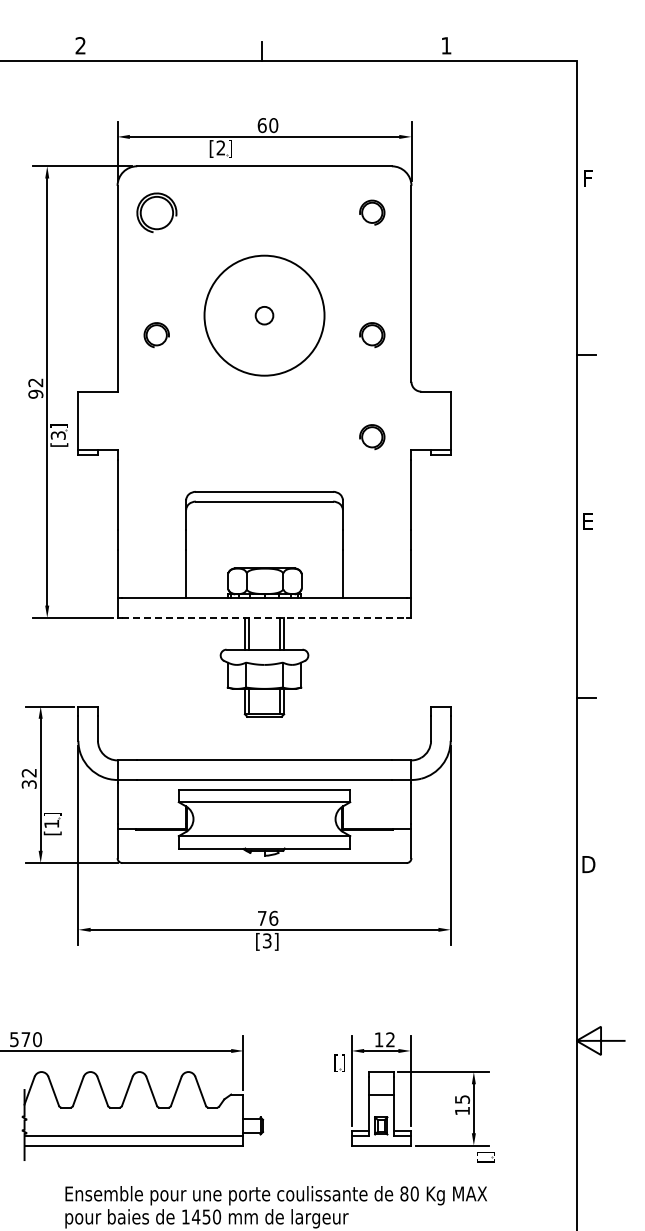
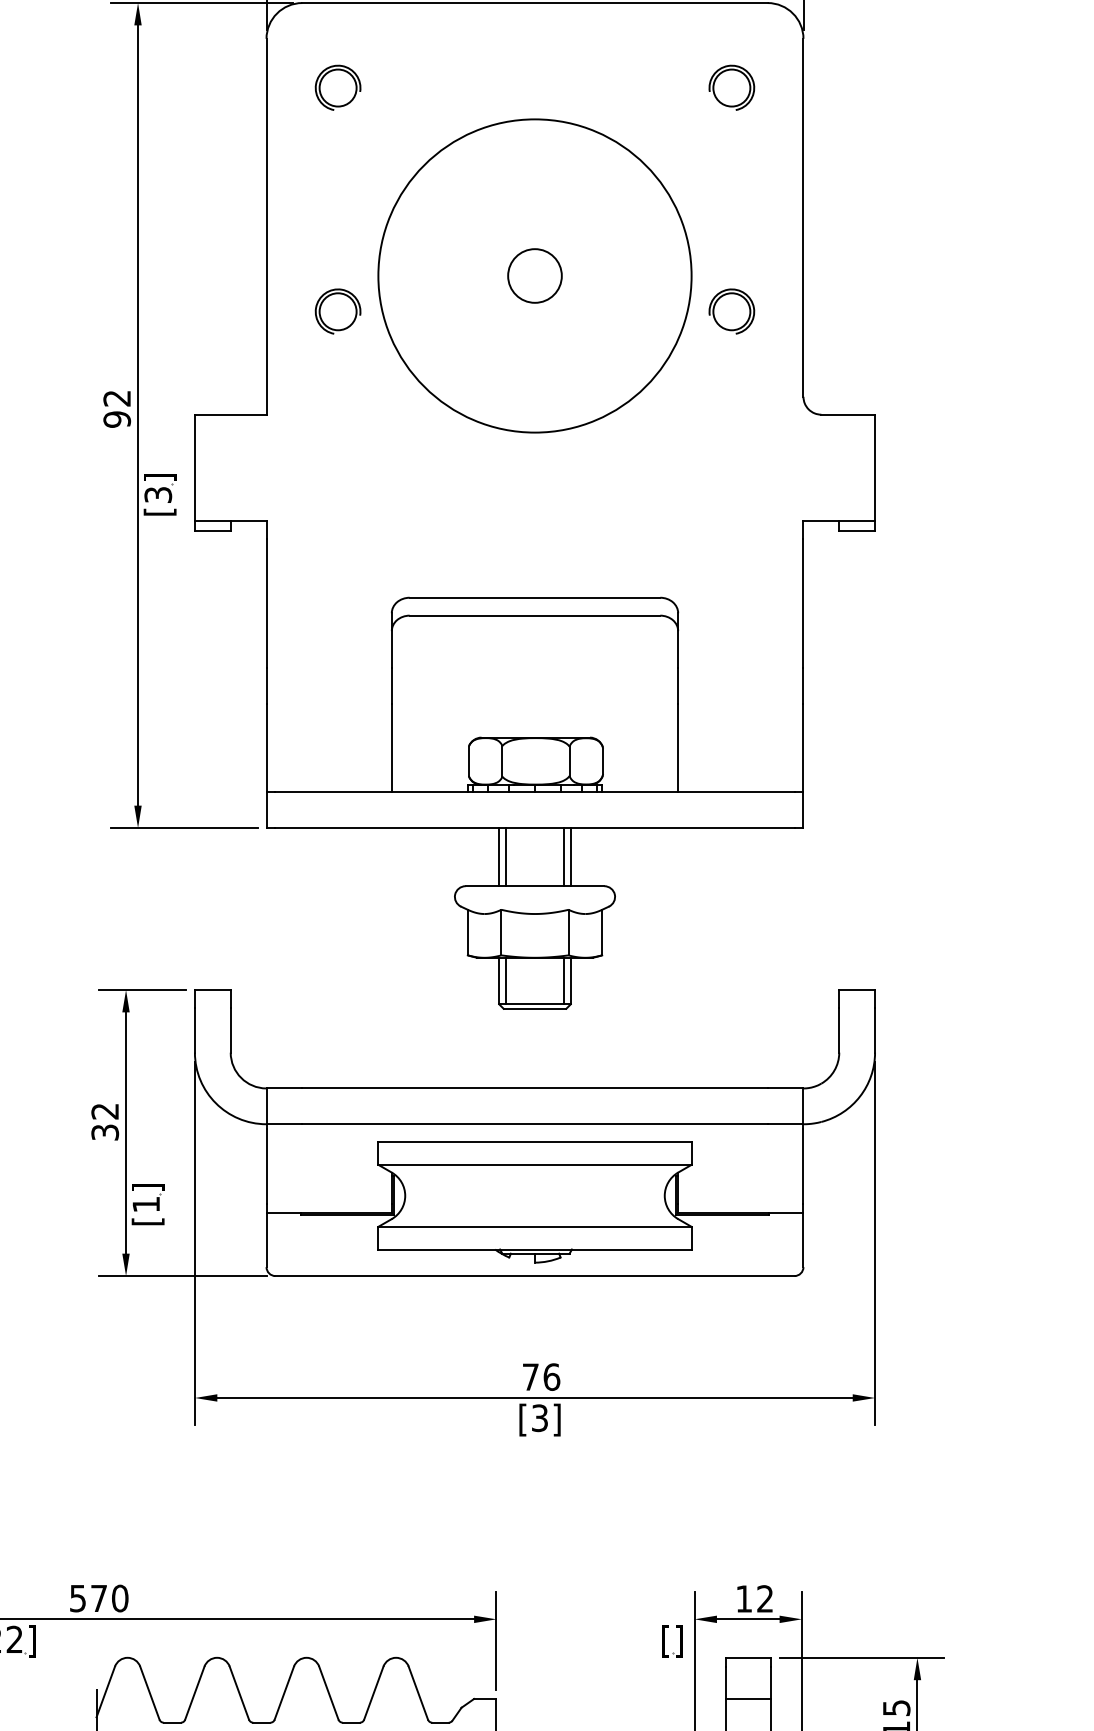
part: (156, 212) -> (337, 87), size x0.62
circle: (264, 315) -> (534, 275), size x1.43
circle: (264, 315) -> (534, 275), size x1.67
part: (372, 436) -> (732, 496), removed
line: (265, 617) -> (536, 827), dashed -> solid

